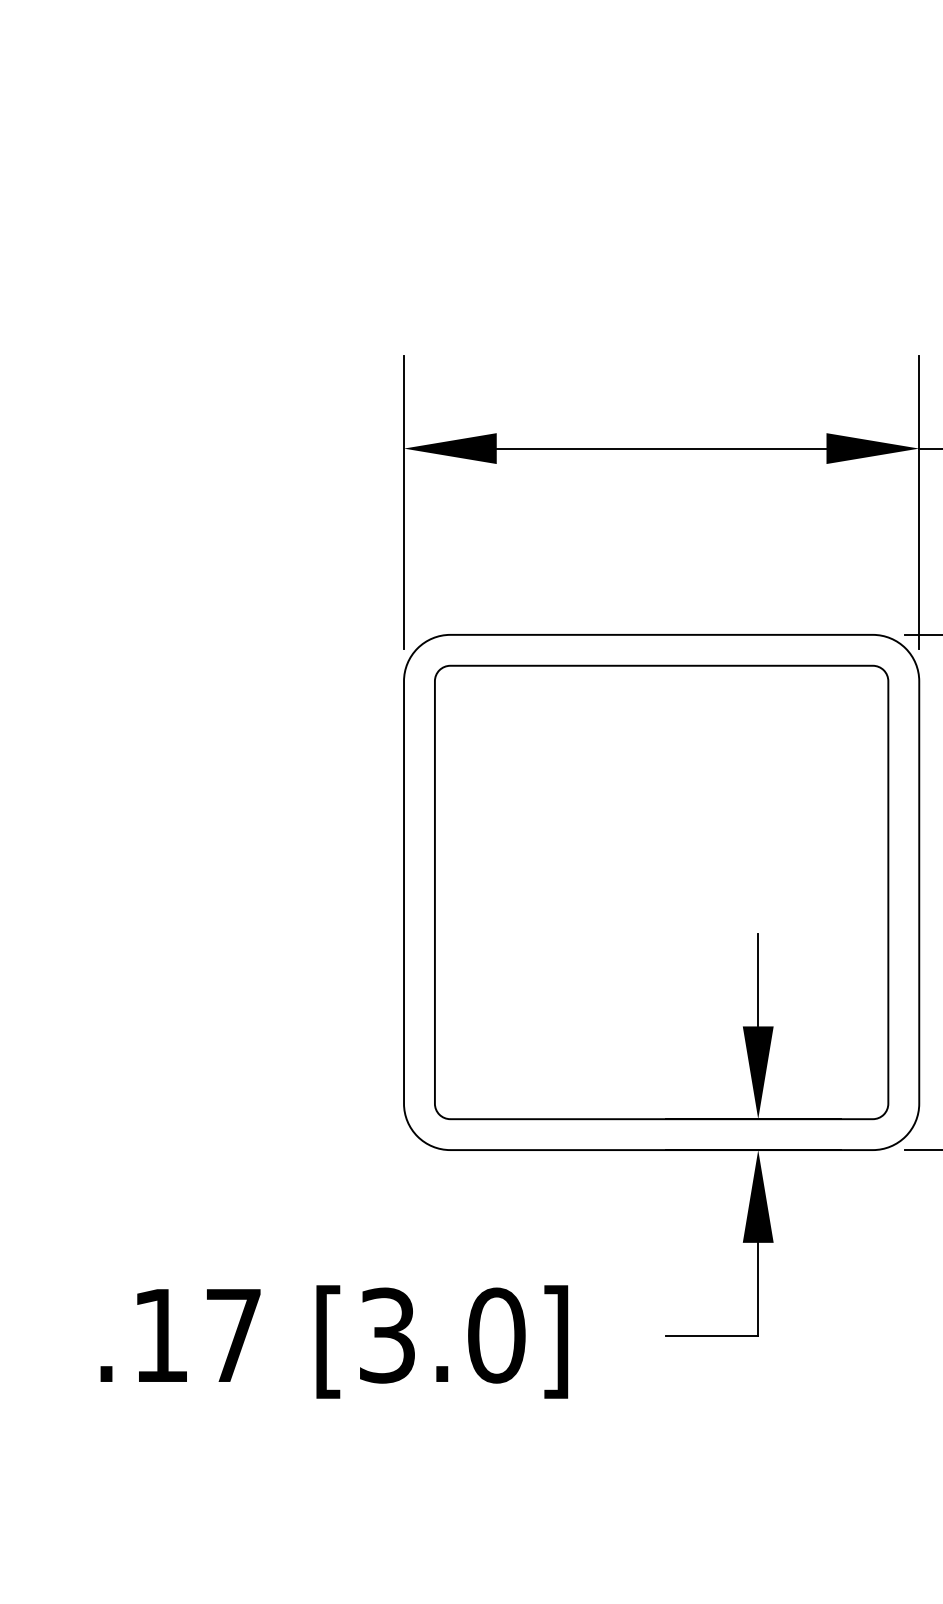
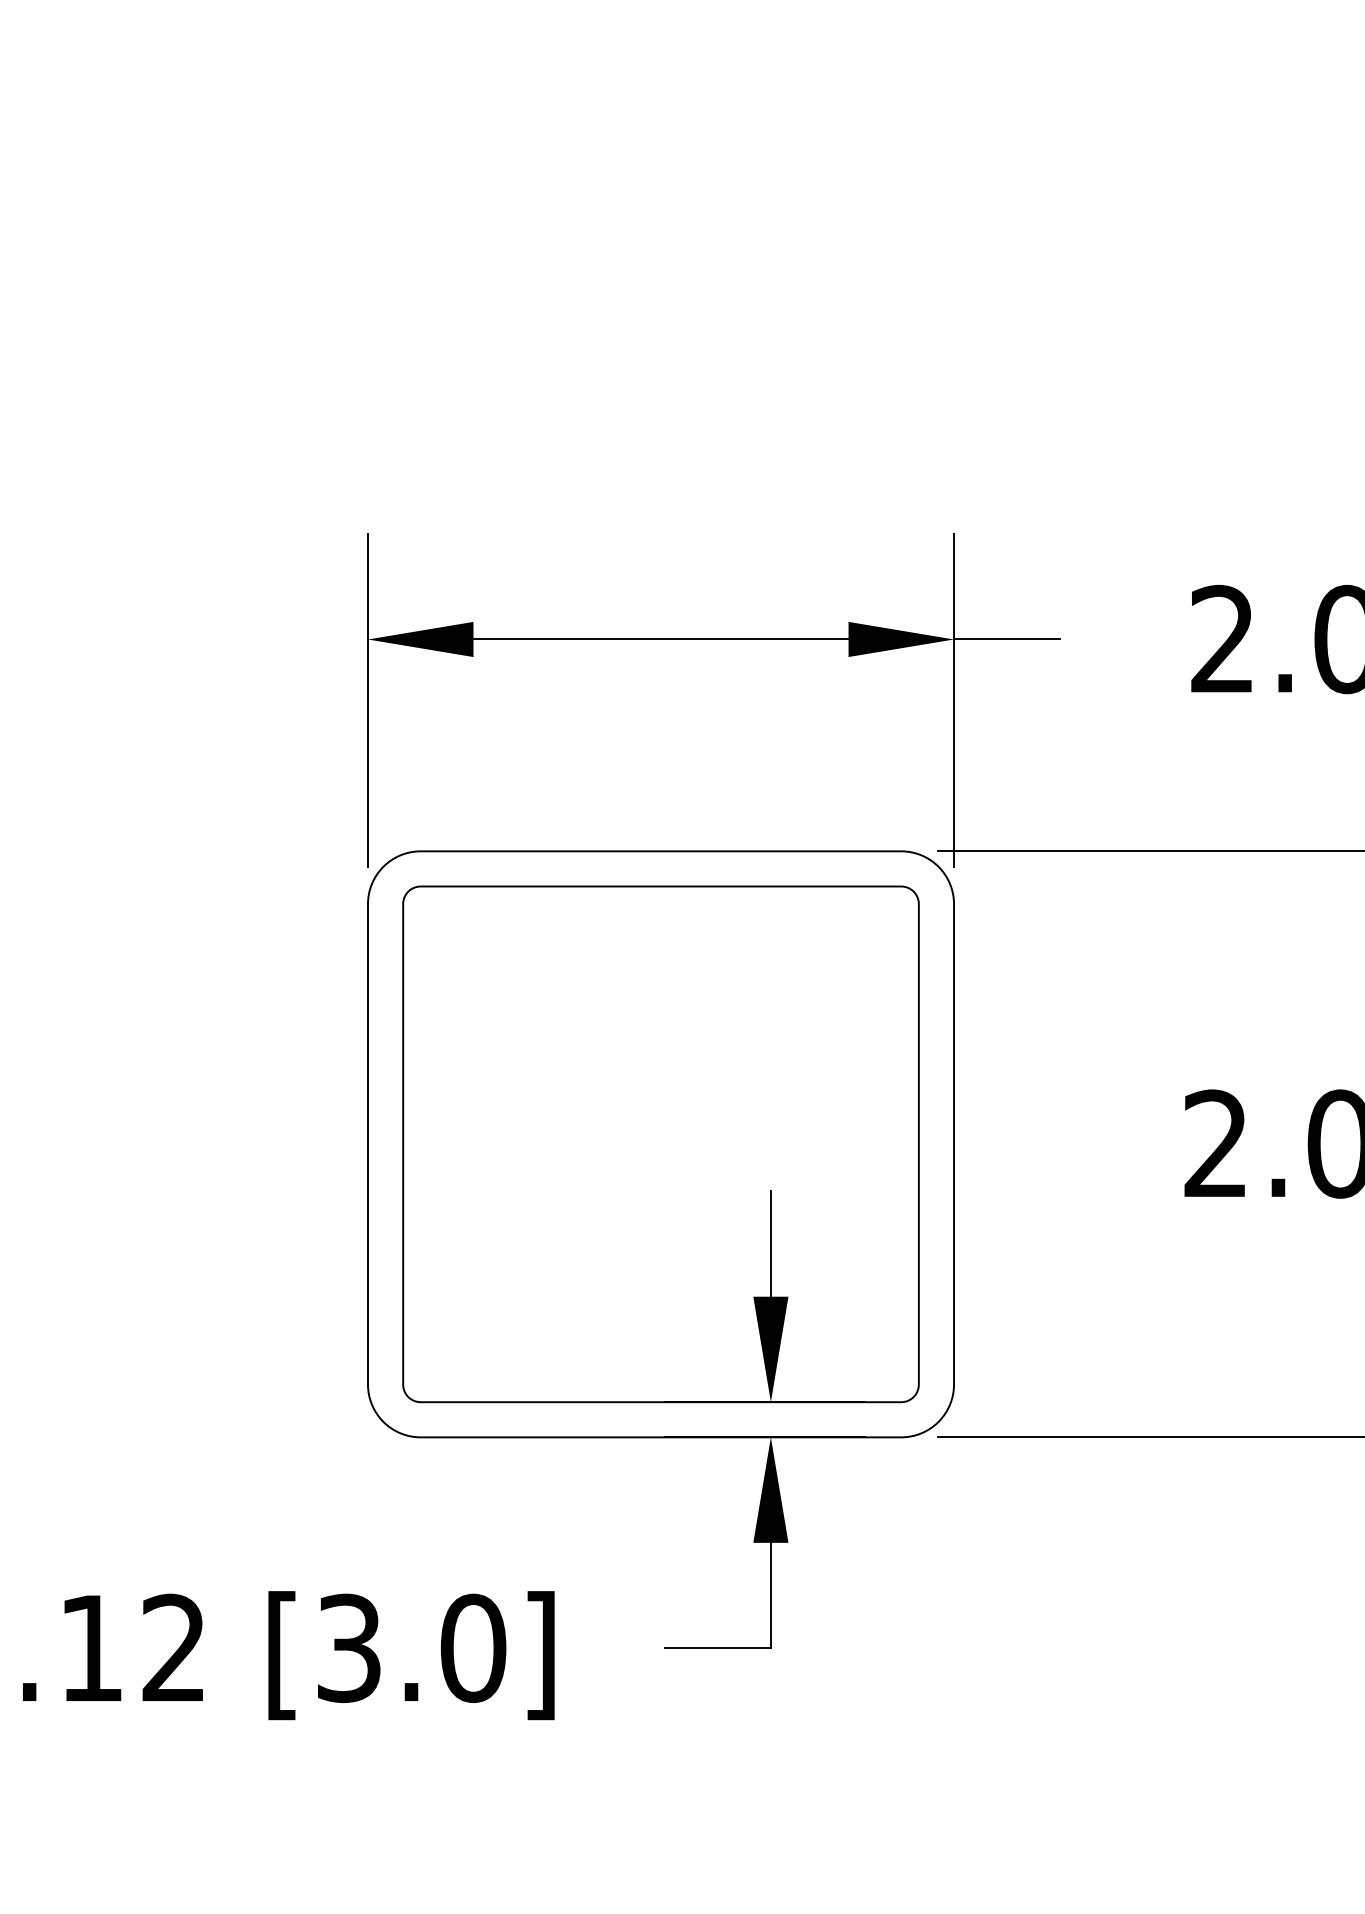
text: (233, 1333) -> (173, 1646), .17 -> .12

